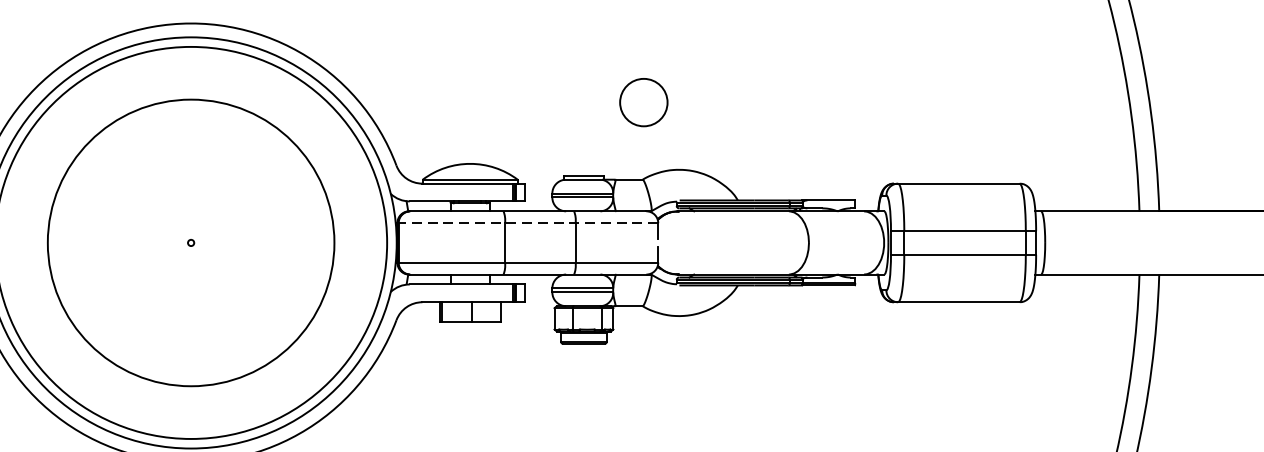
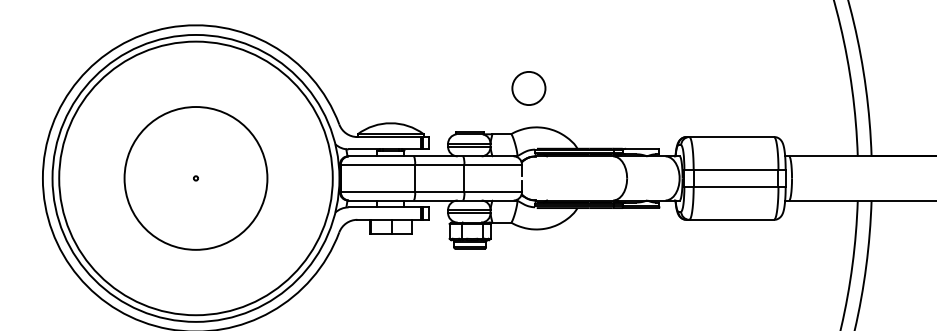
circle: (643, 102) -> (528, 88), moved
line: (527, 222) -> (430, 164), dashed -> solid
circle: (190, 243) -> (195, 178), size x0.71

